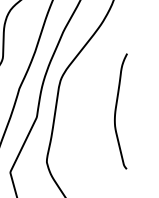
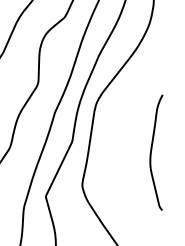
curve: (117, 109) -> (152, 150), moved

